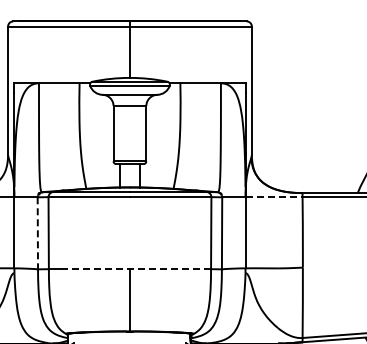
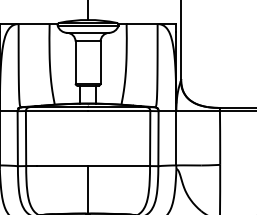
line: (274, 197) -> (198, 111), dashed -> solid
line: (37, 233) -> (17, 138), dashed -> solid
line: (136, 269) -> (93, 166), dashed -> solid

